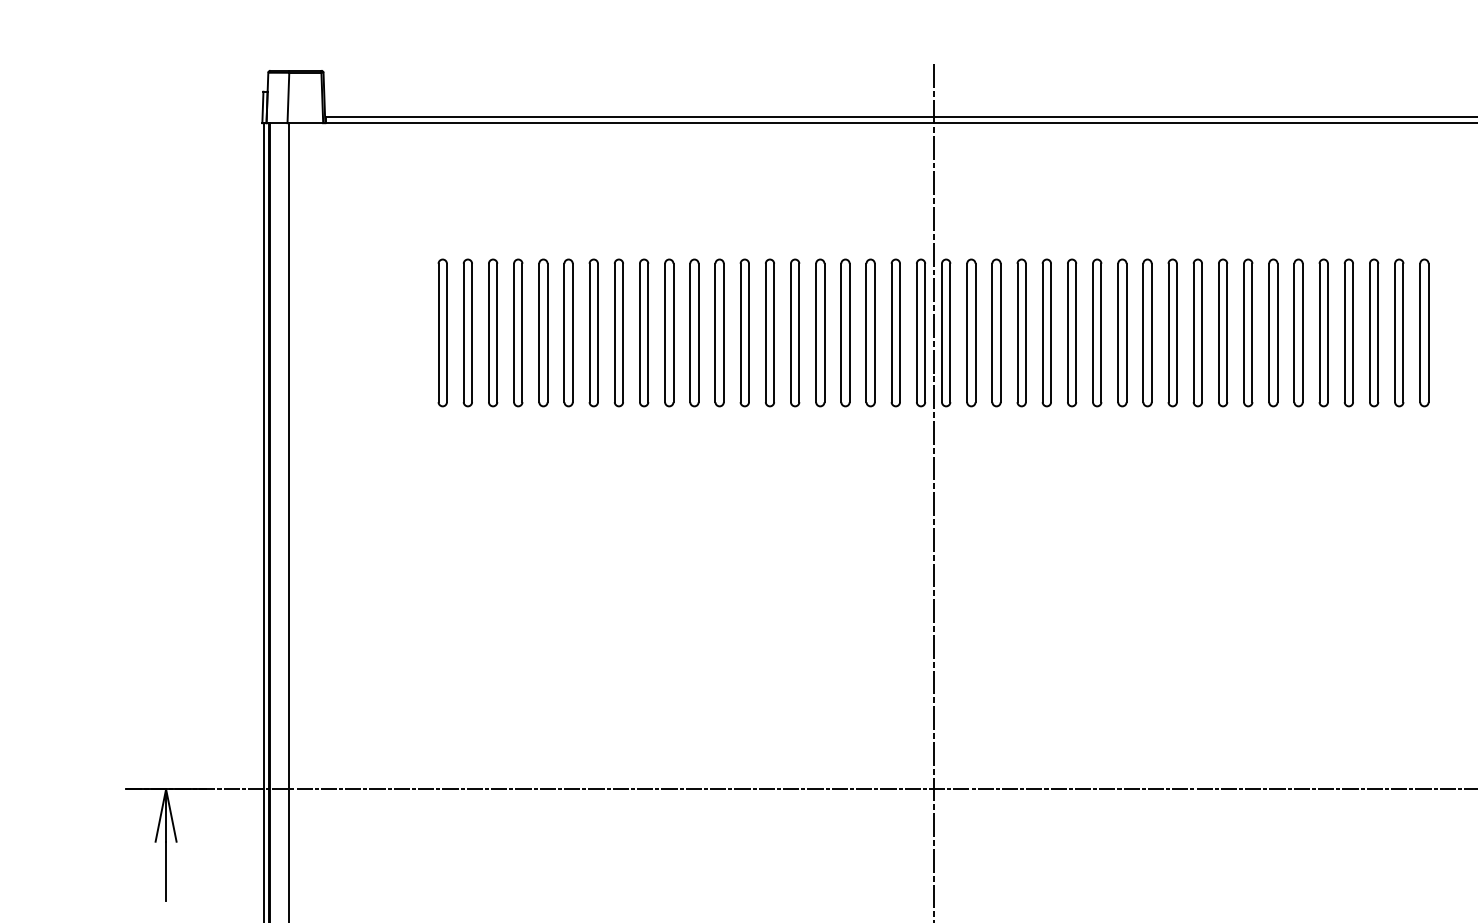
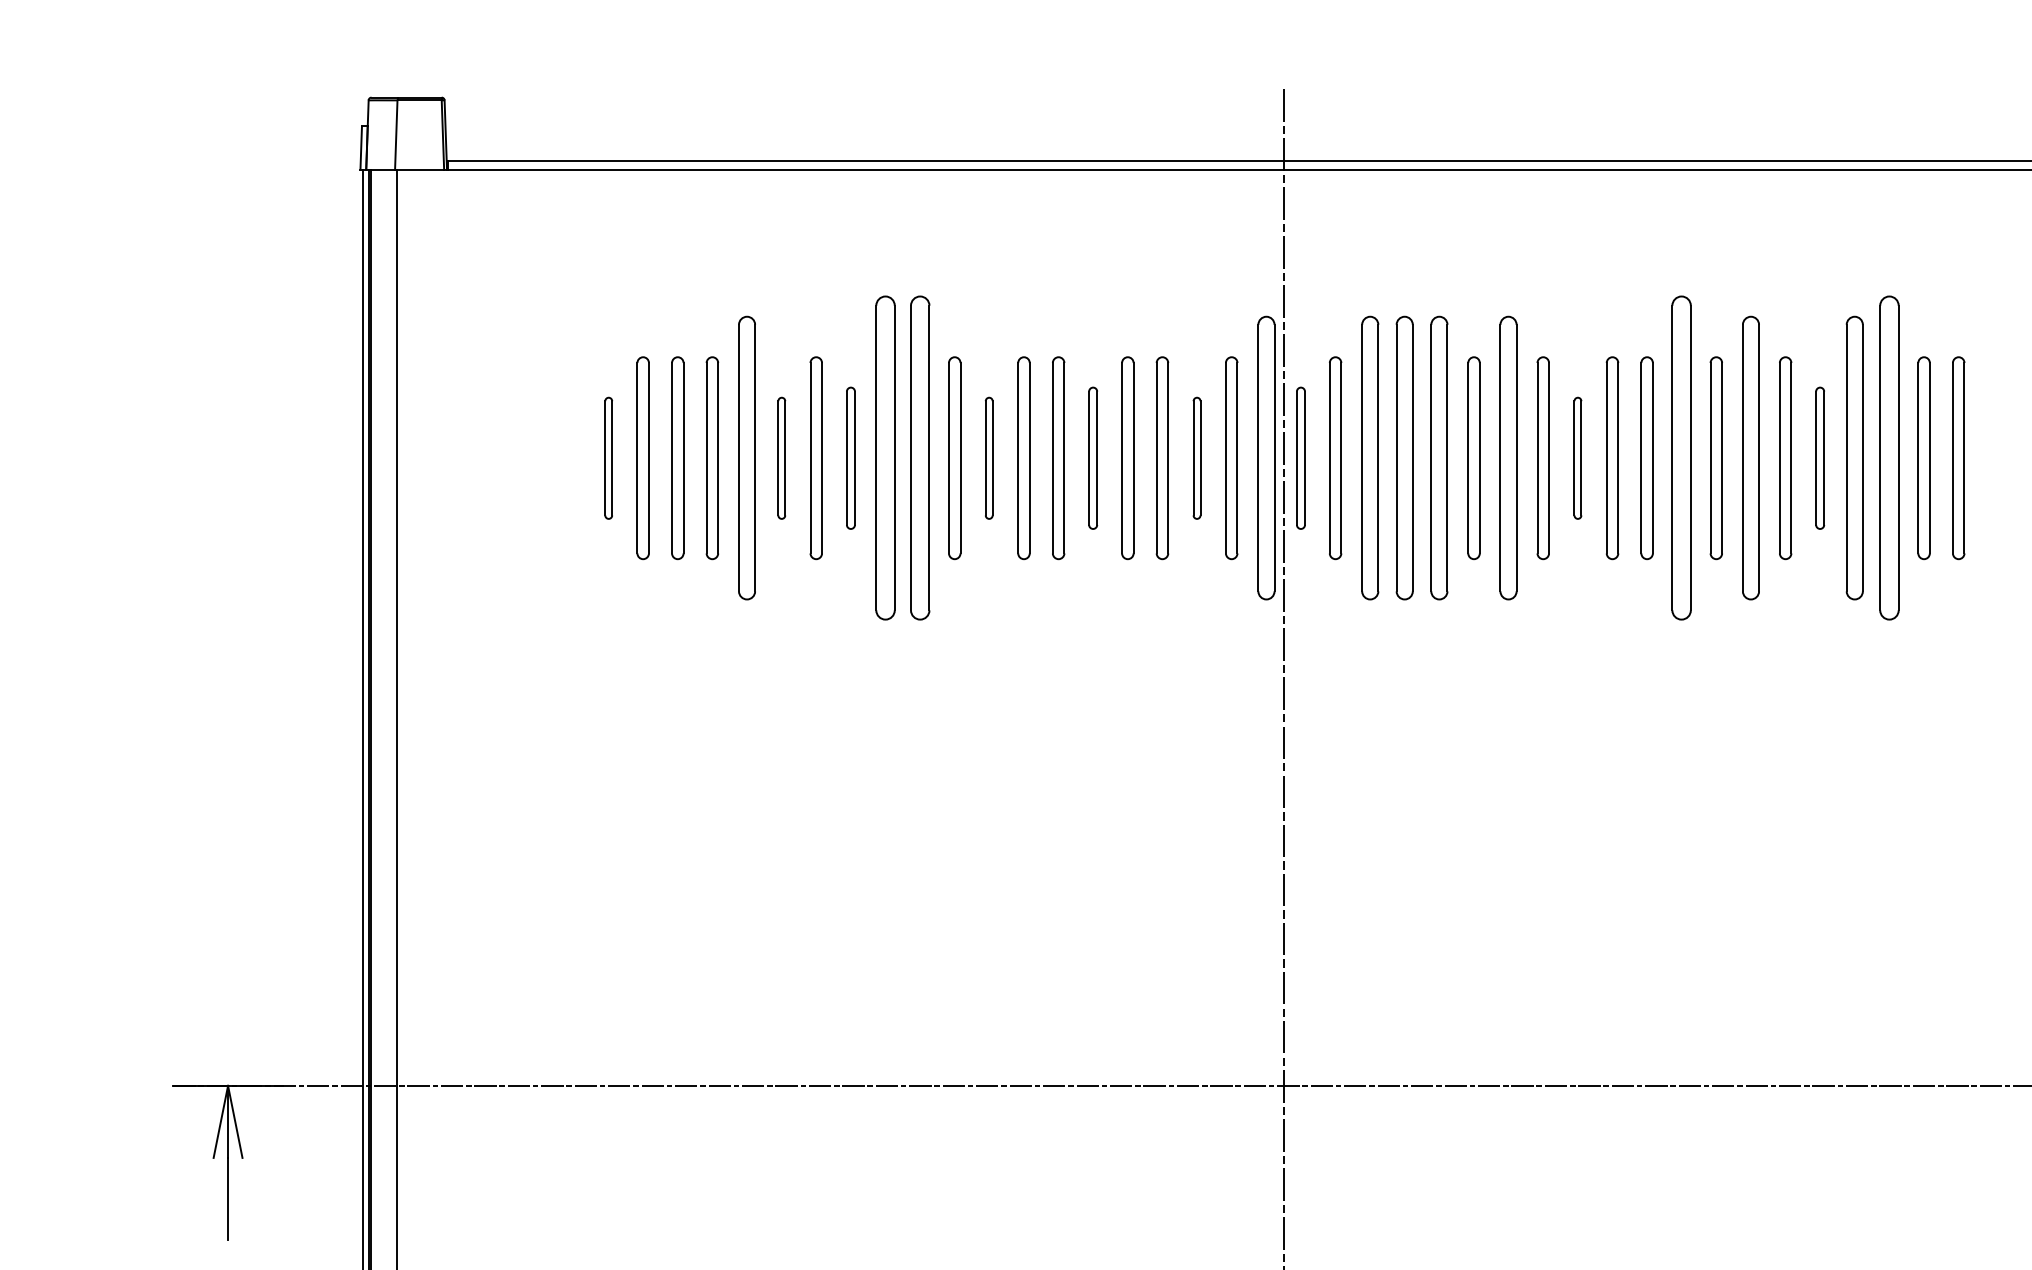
part: (442, 333) -> (608, 458), size x0.6
part: (543, 333) -> (746, 458), size x1.4
part: (568, 333) -> (781, 458), size x0.6
part: (618, 333) -> (850, 458), size x0.7
part: (644, 333) -> (885, 458), size x1.6
part: (668, 333) -> (919, 458), size x1.6
part: (719, 333) -> (988, 458), size x0.6
part: (794, 333) -> (1092, 458), size x0.7
part: (870, 333) -> (1196, 458), size x0.6
part: (920, 333) -> (1265, 458), size x1.4
part: (945, 333) -> (1300, 458), size x0.7
part: (996, 333) -> (1369, 458), size x1.4
part: (1021, 333) -> (1404, 458), size x1.4
part: (1046, 333) -> (1439, 458), size x1.4
part: (1097, 333) -> (1508, 458), size x1.4
part: (1147, 333) -> (1577, 458), size x0.6
part: (1222, 333) -> (1681, 458), size x1.6
part: (1273, 333) -> (1750, 458), size x1.4
part: (1323, 333) -> (1819, 458), size x0.7
part: (1348, 333) -> (1854, 458), size x1.4
part: (1374, 333) -> (1889, 458), size x1.6

